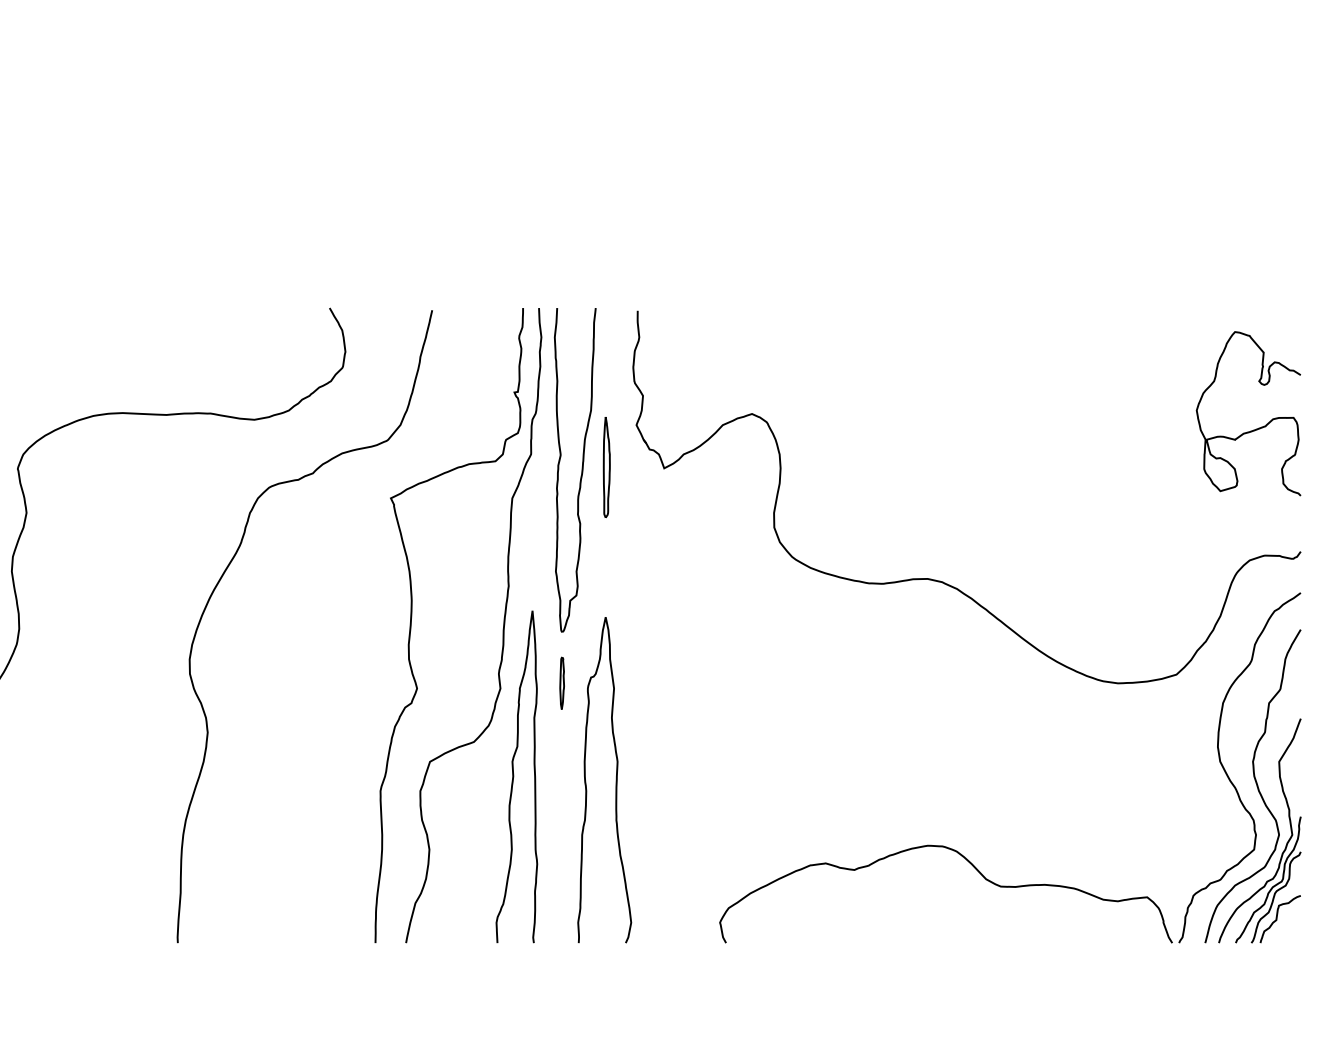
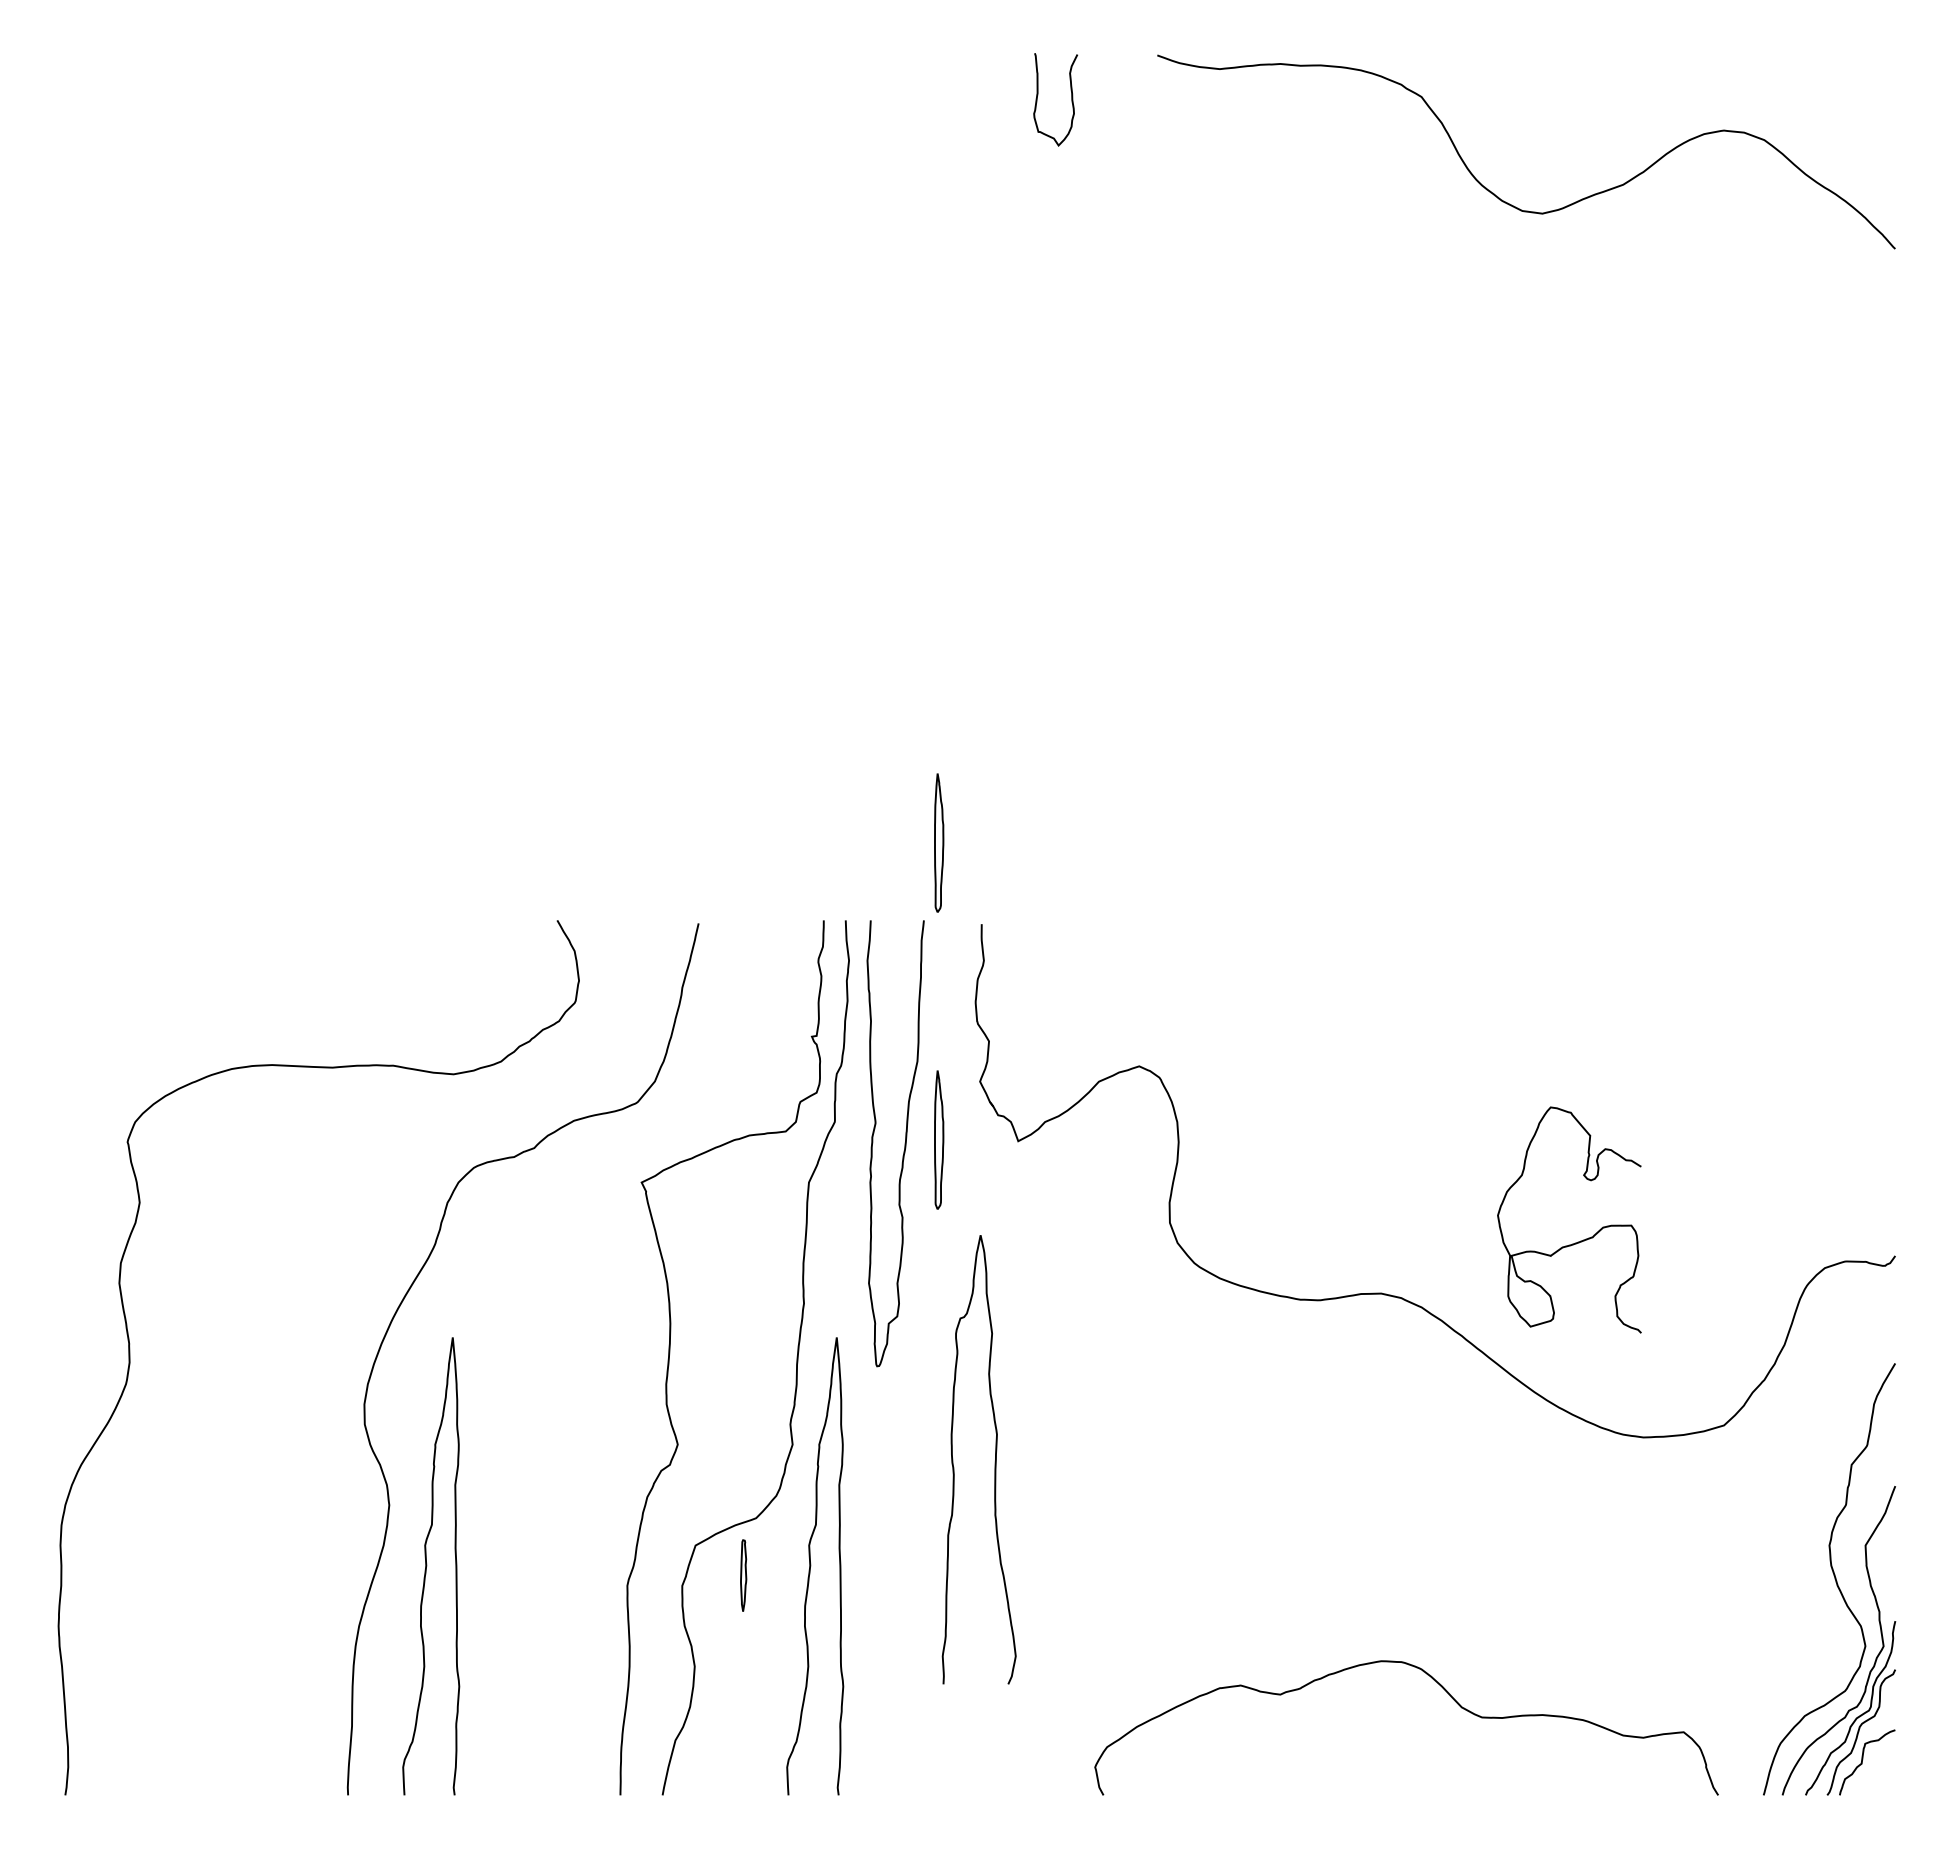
part: (607, 251) -> (939, 842), added
curve: (1256, 428) -> (1580, 1240), moved
part: (562, 683) -> (743, 1575), moved
curve: (1227, 774) -> (1794, 1562), removed
curve: (235, 777) -> (427, 1566), added
curve: (615, 781) -> (994, 1461), moved

